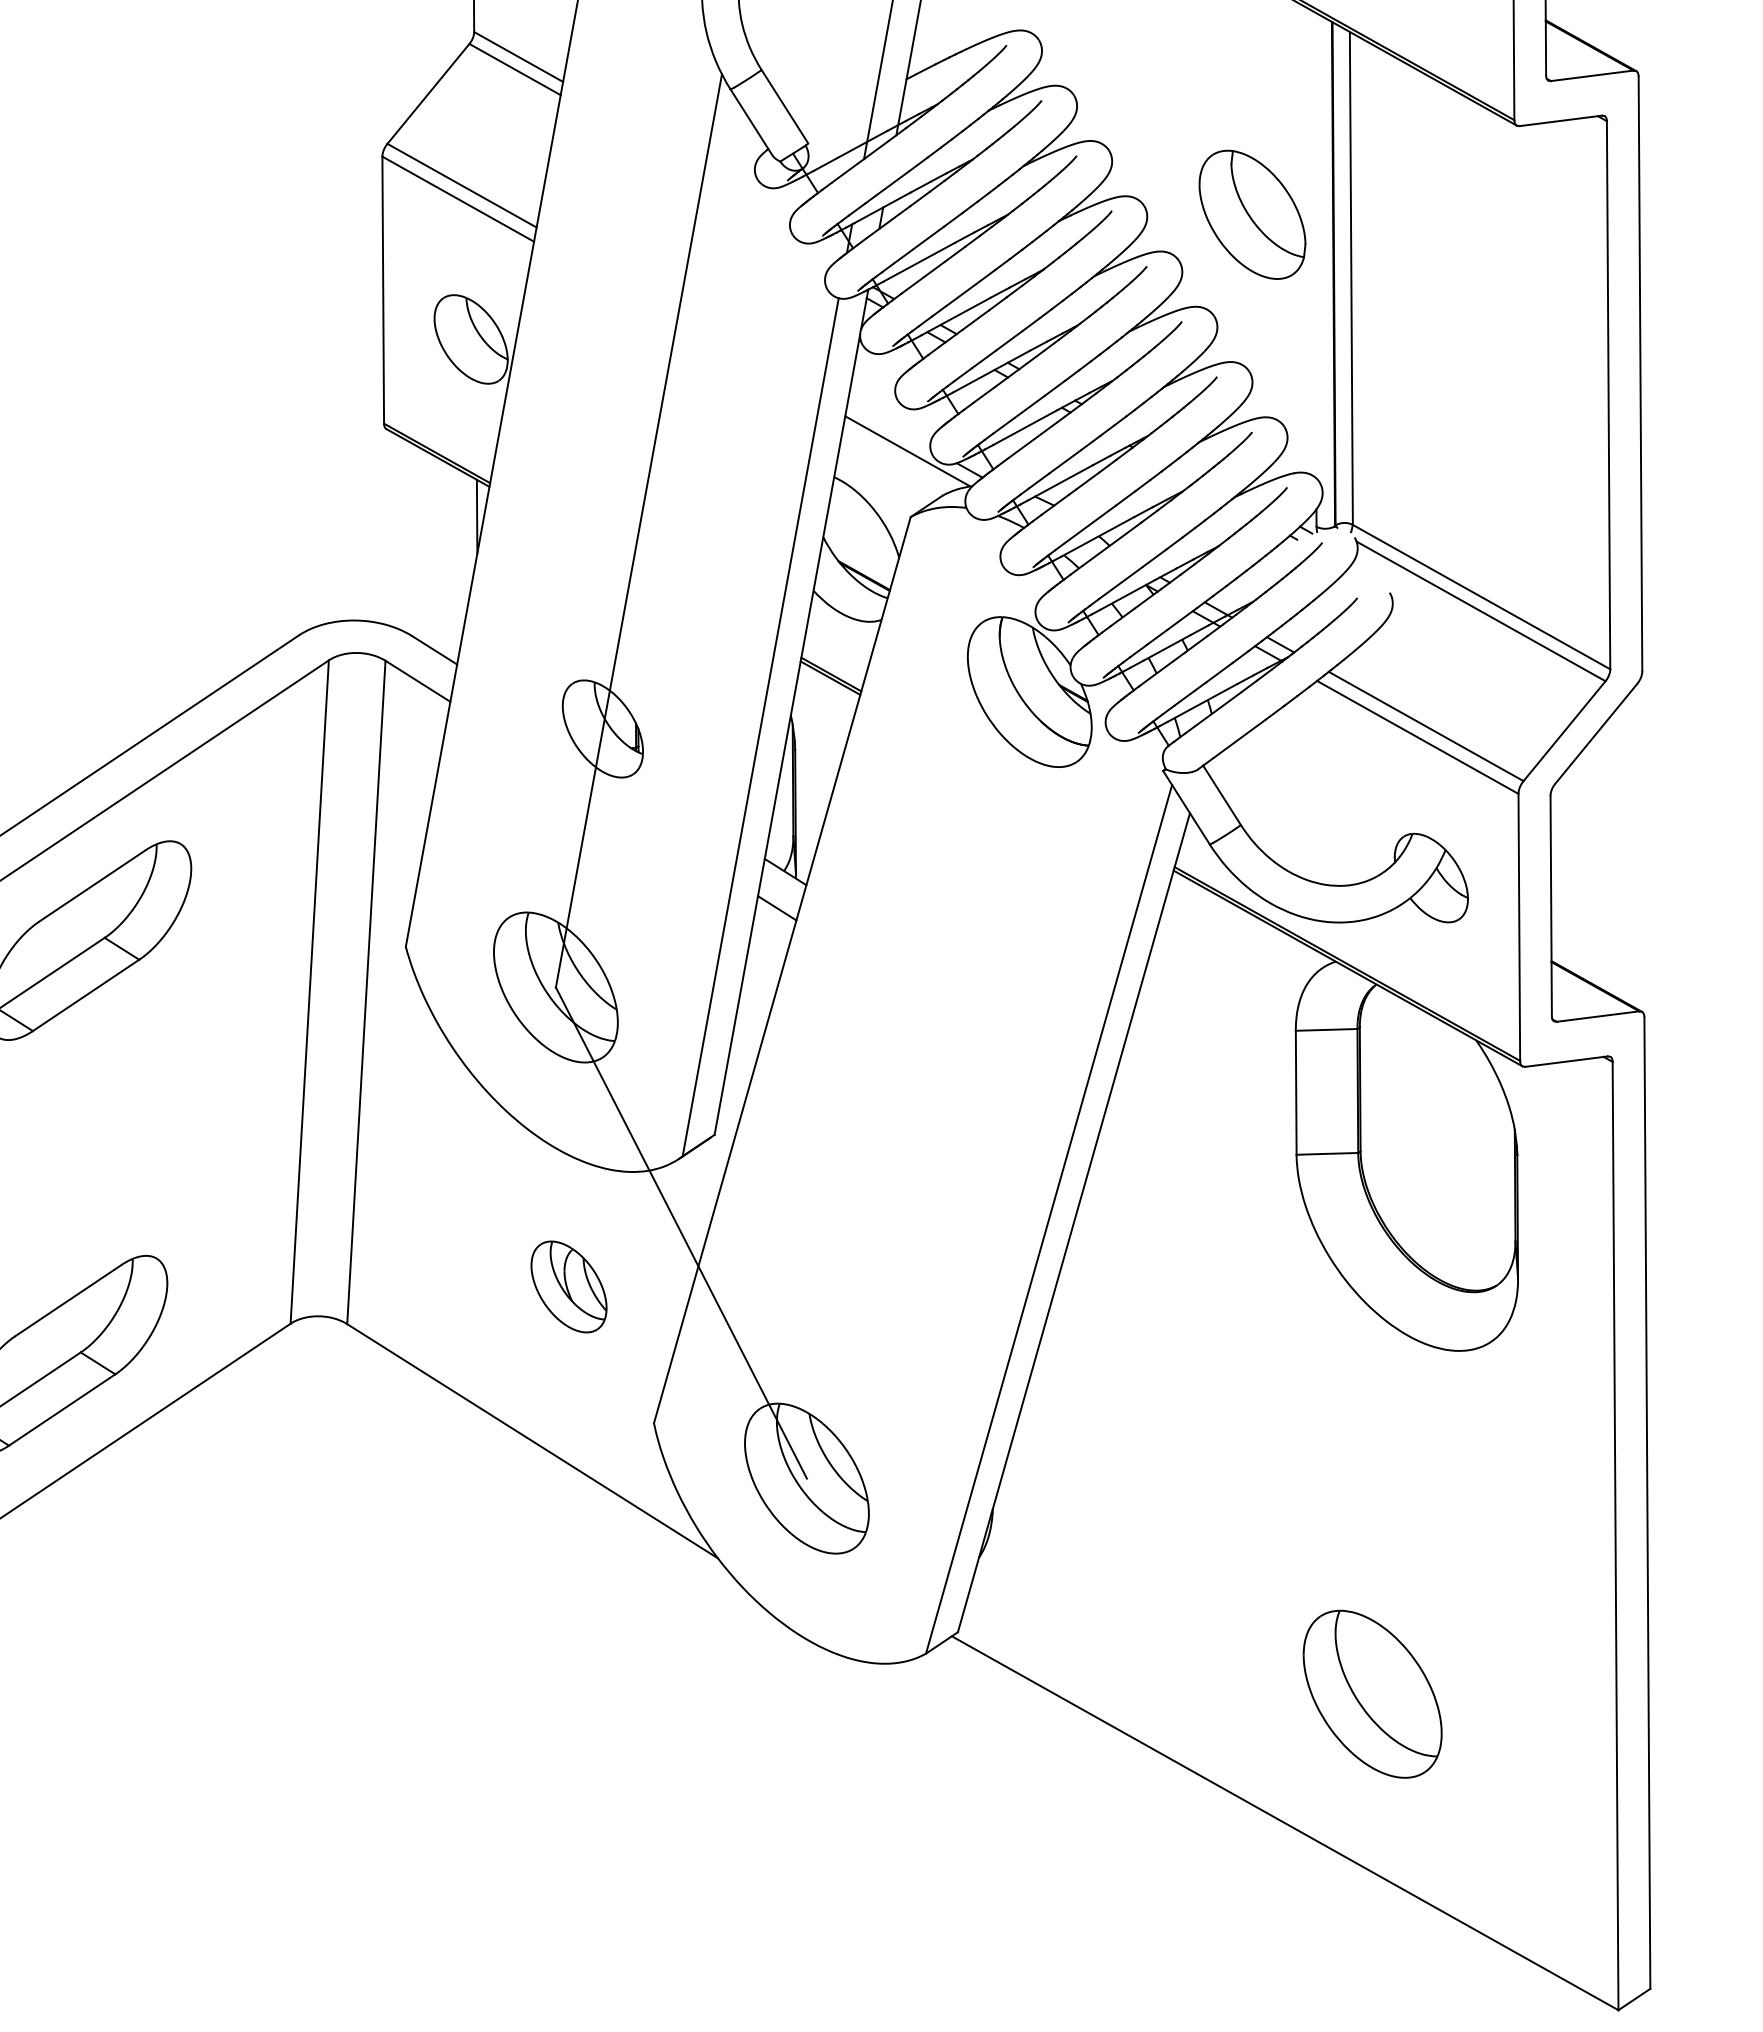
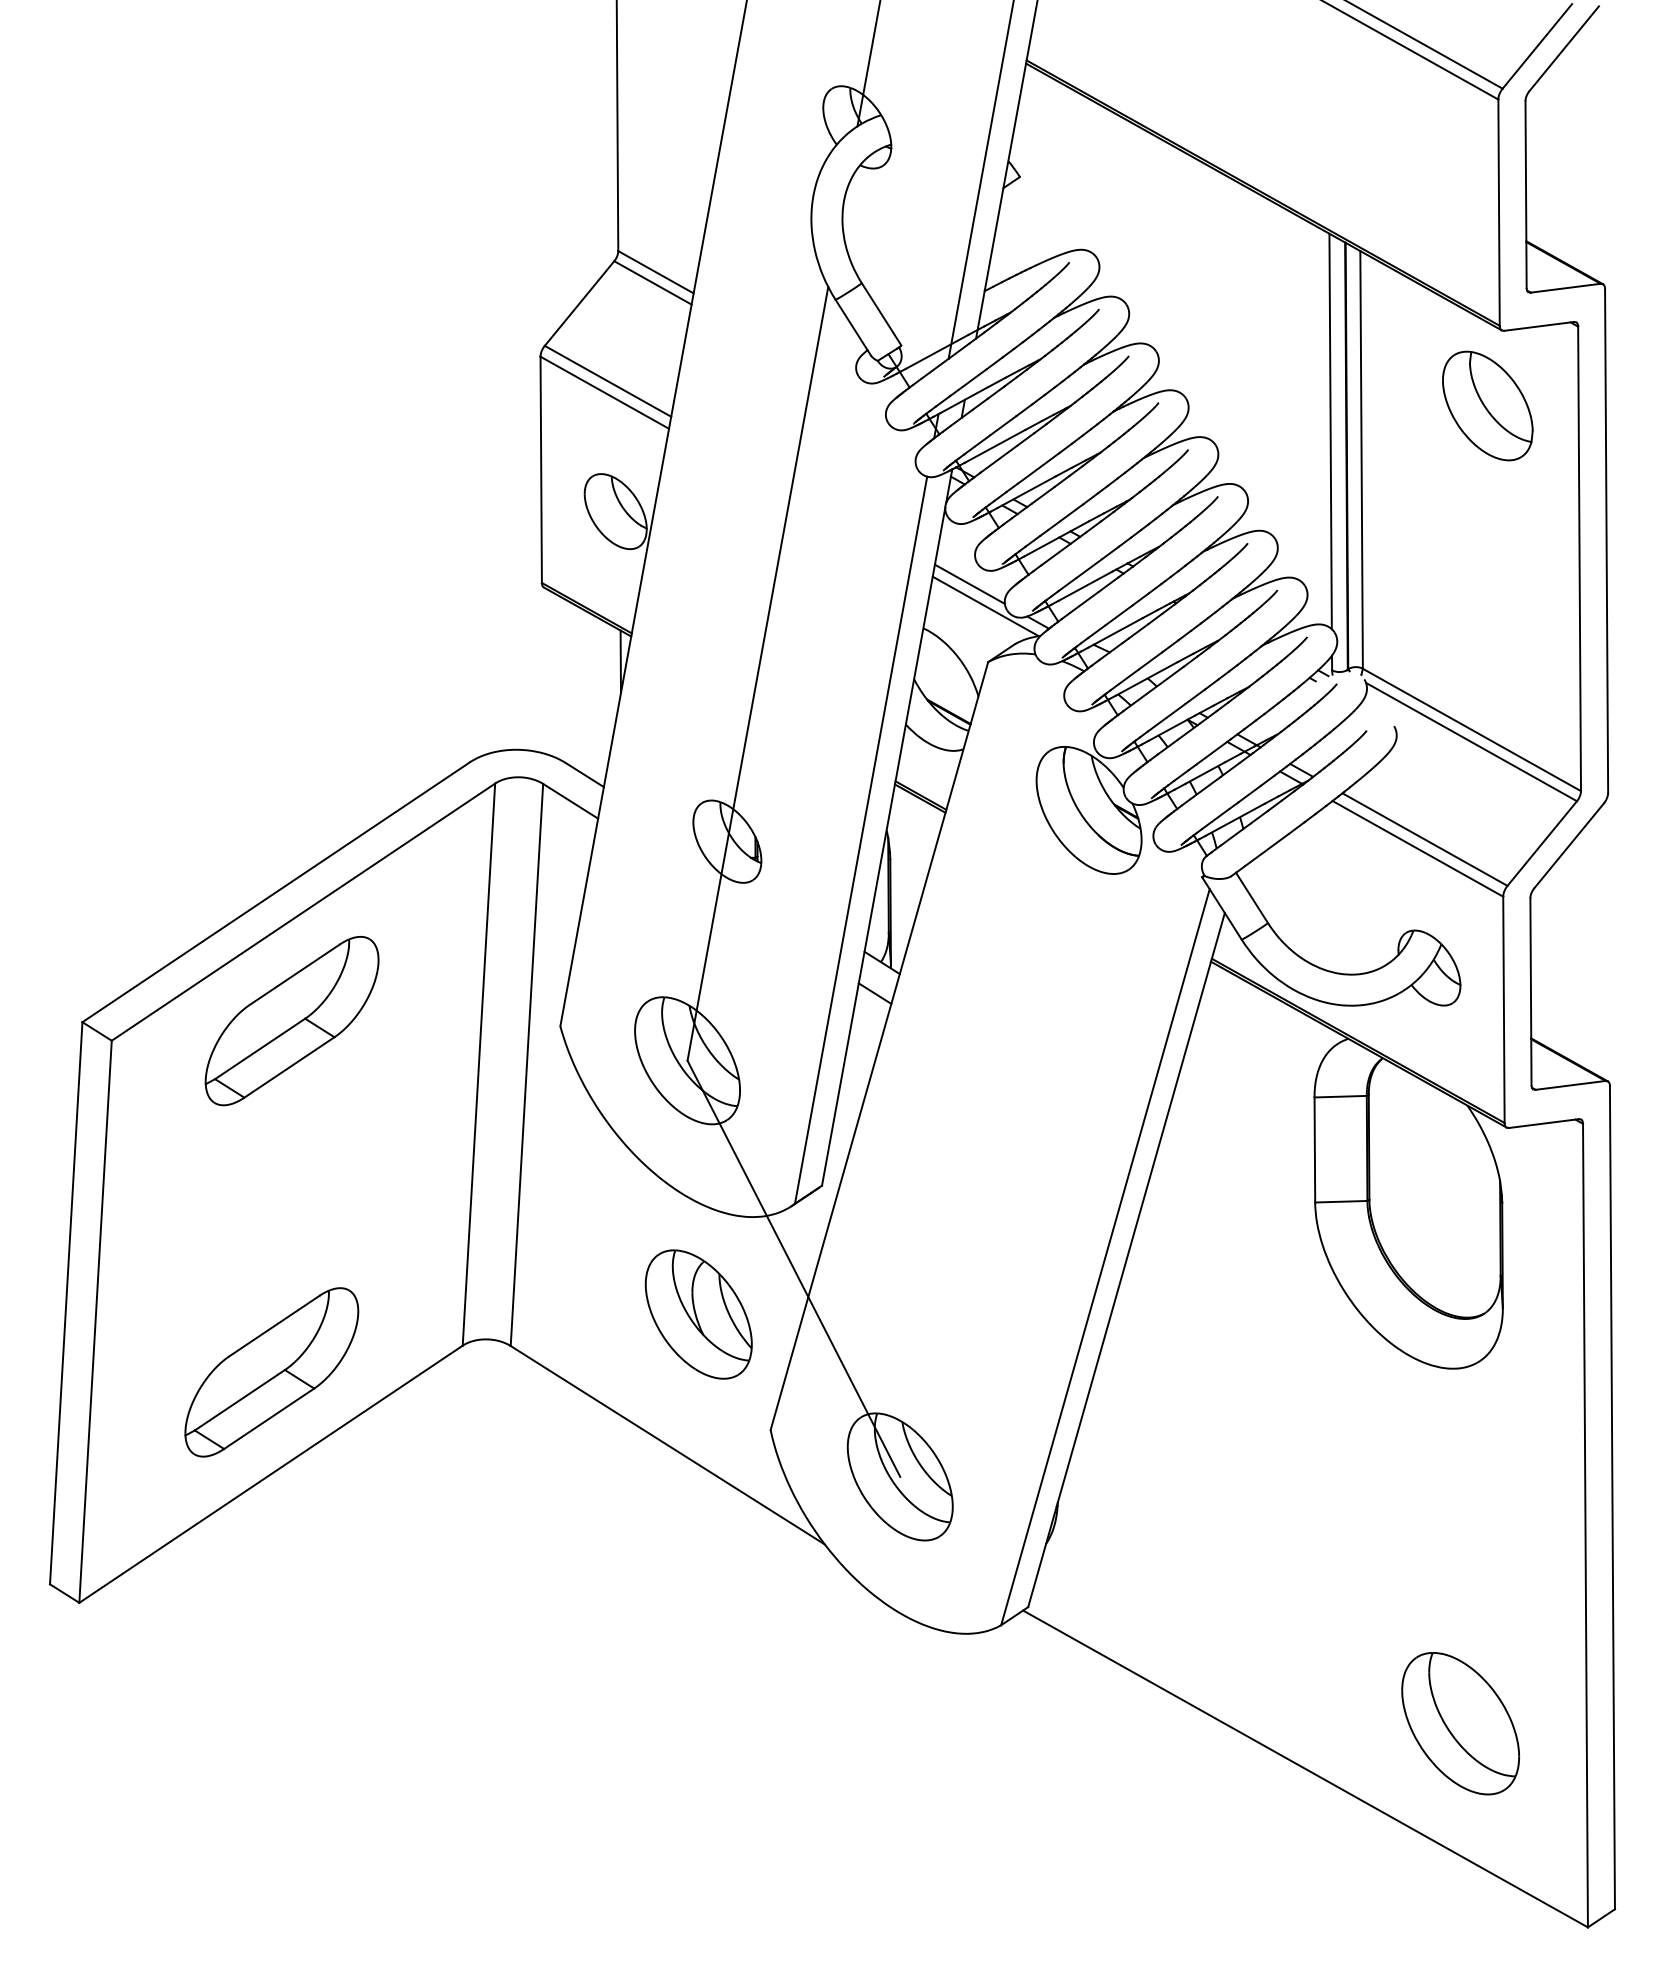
part: (1252, 214) -> (1487, 405), moved
line: (1314, 244) -> (1330, 431), added
line: (888, 424) -> (969, 583), added
part: (568, 1286) -> (698, 1314), size x1.67
part: (1372, 1694) -> (1460, 1723), moved

